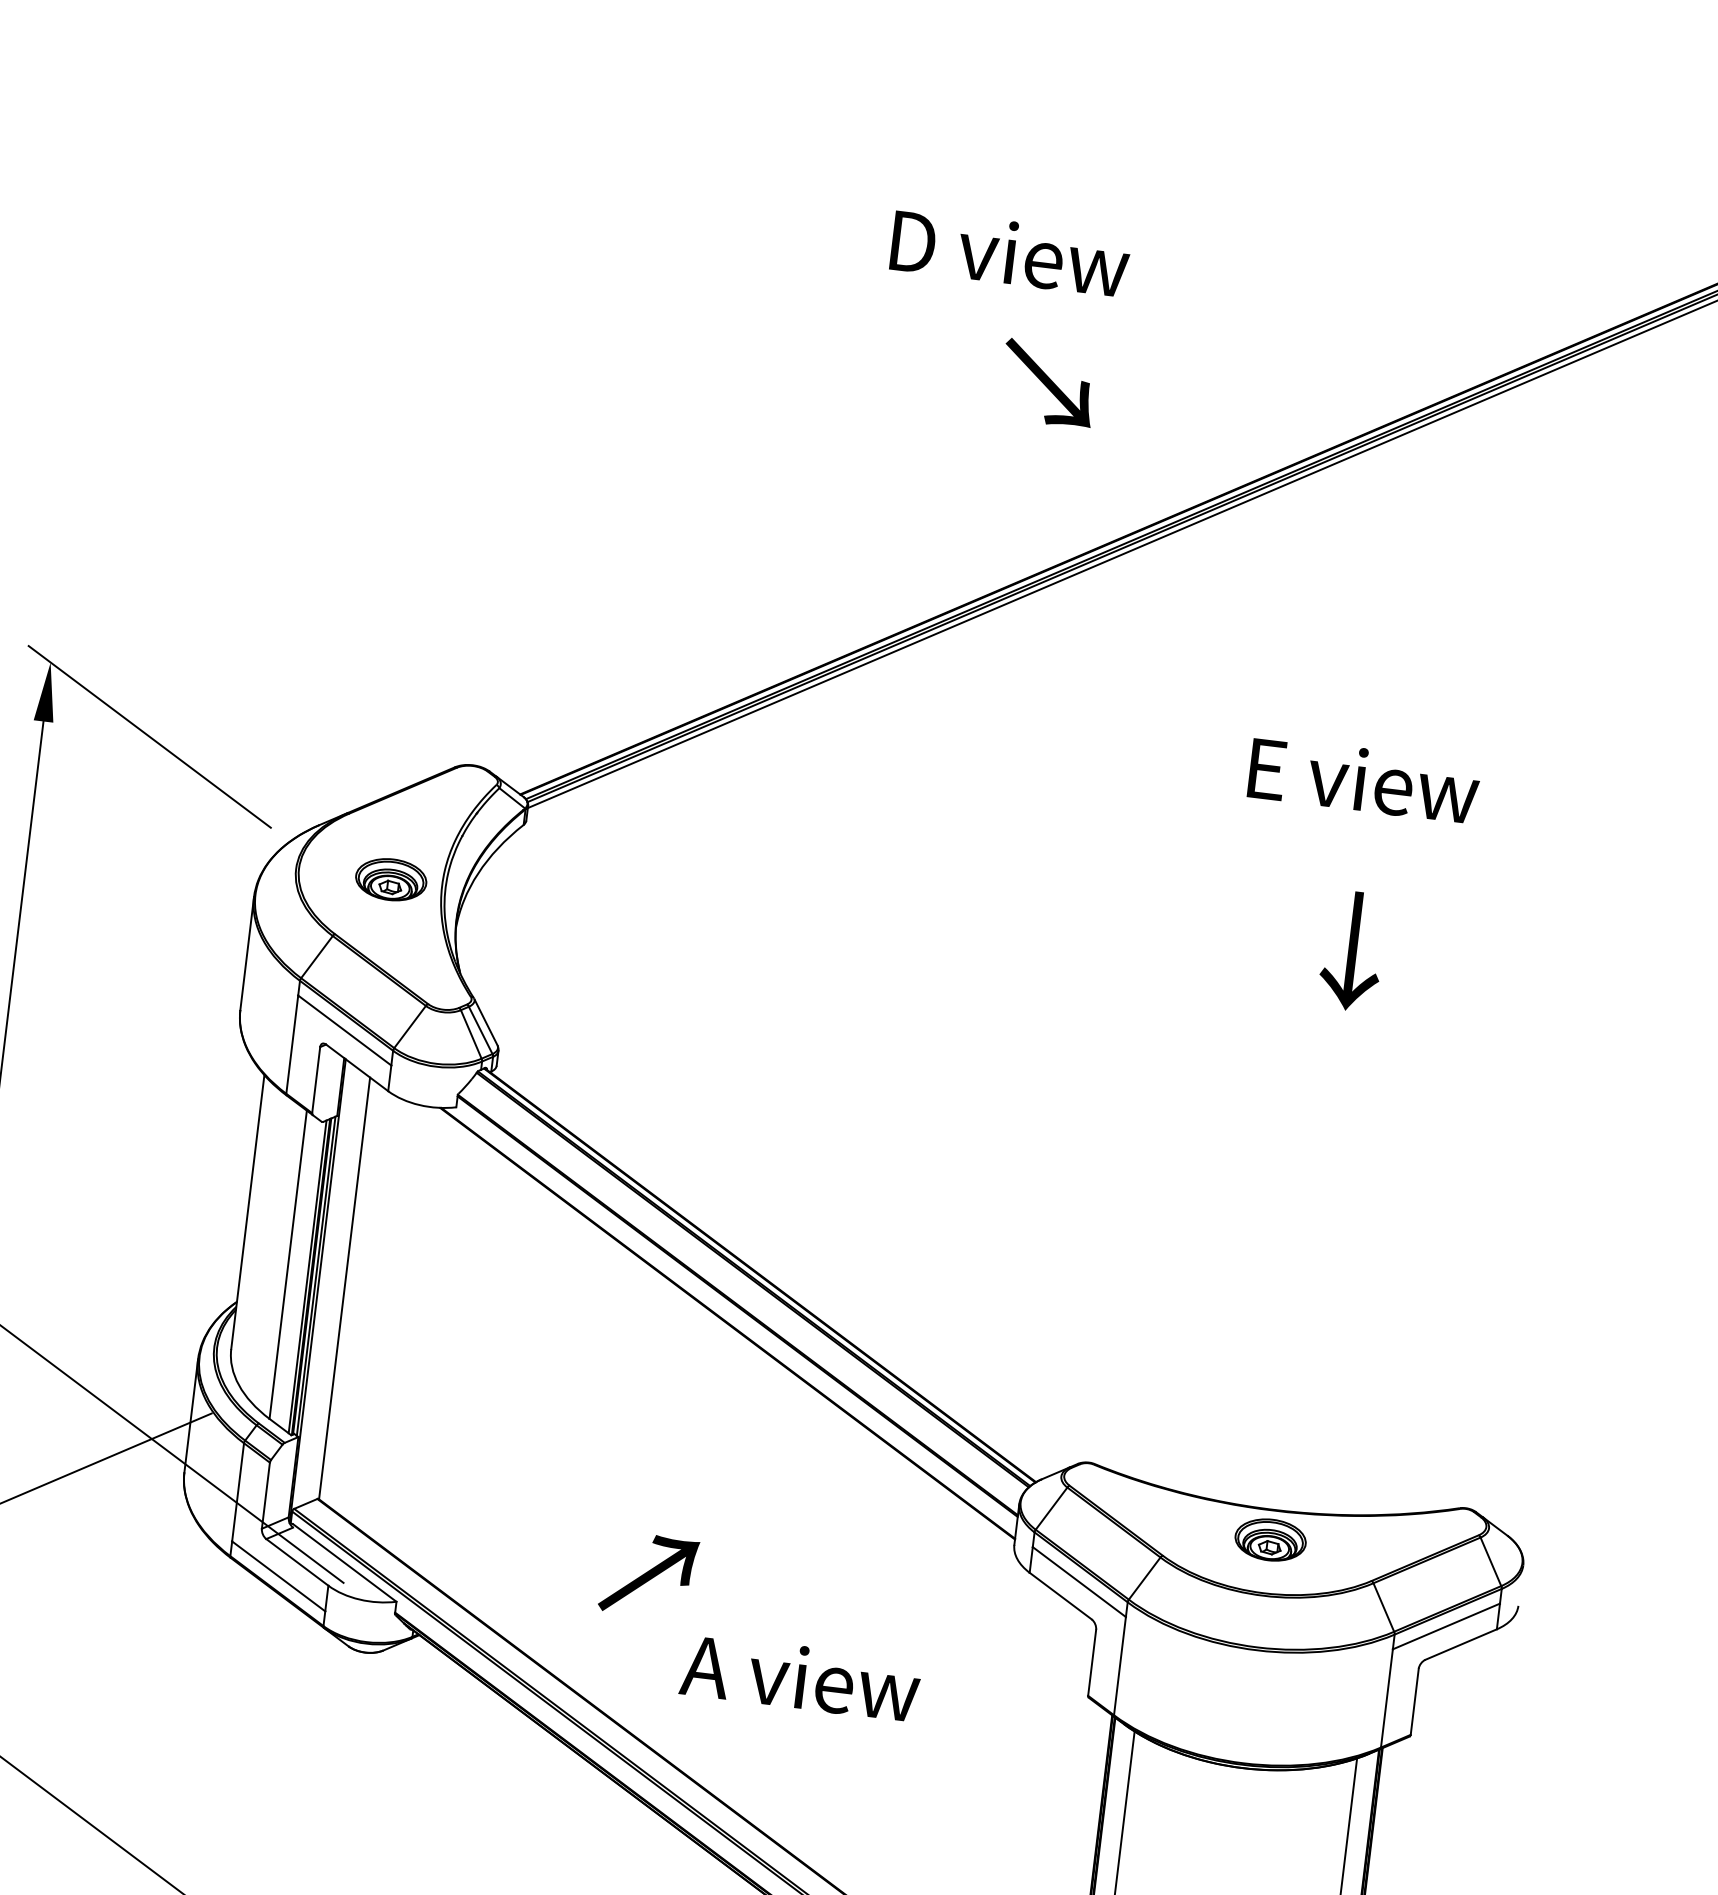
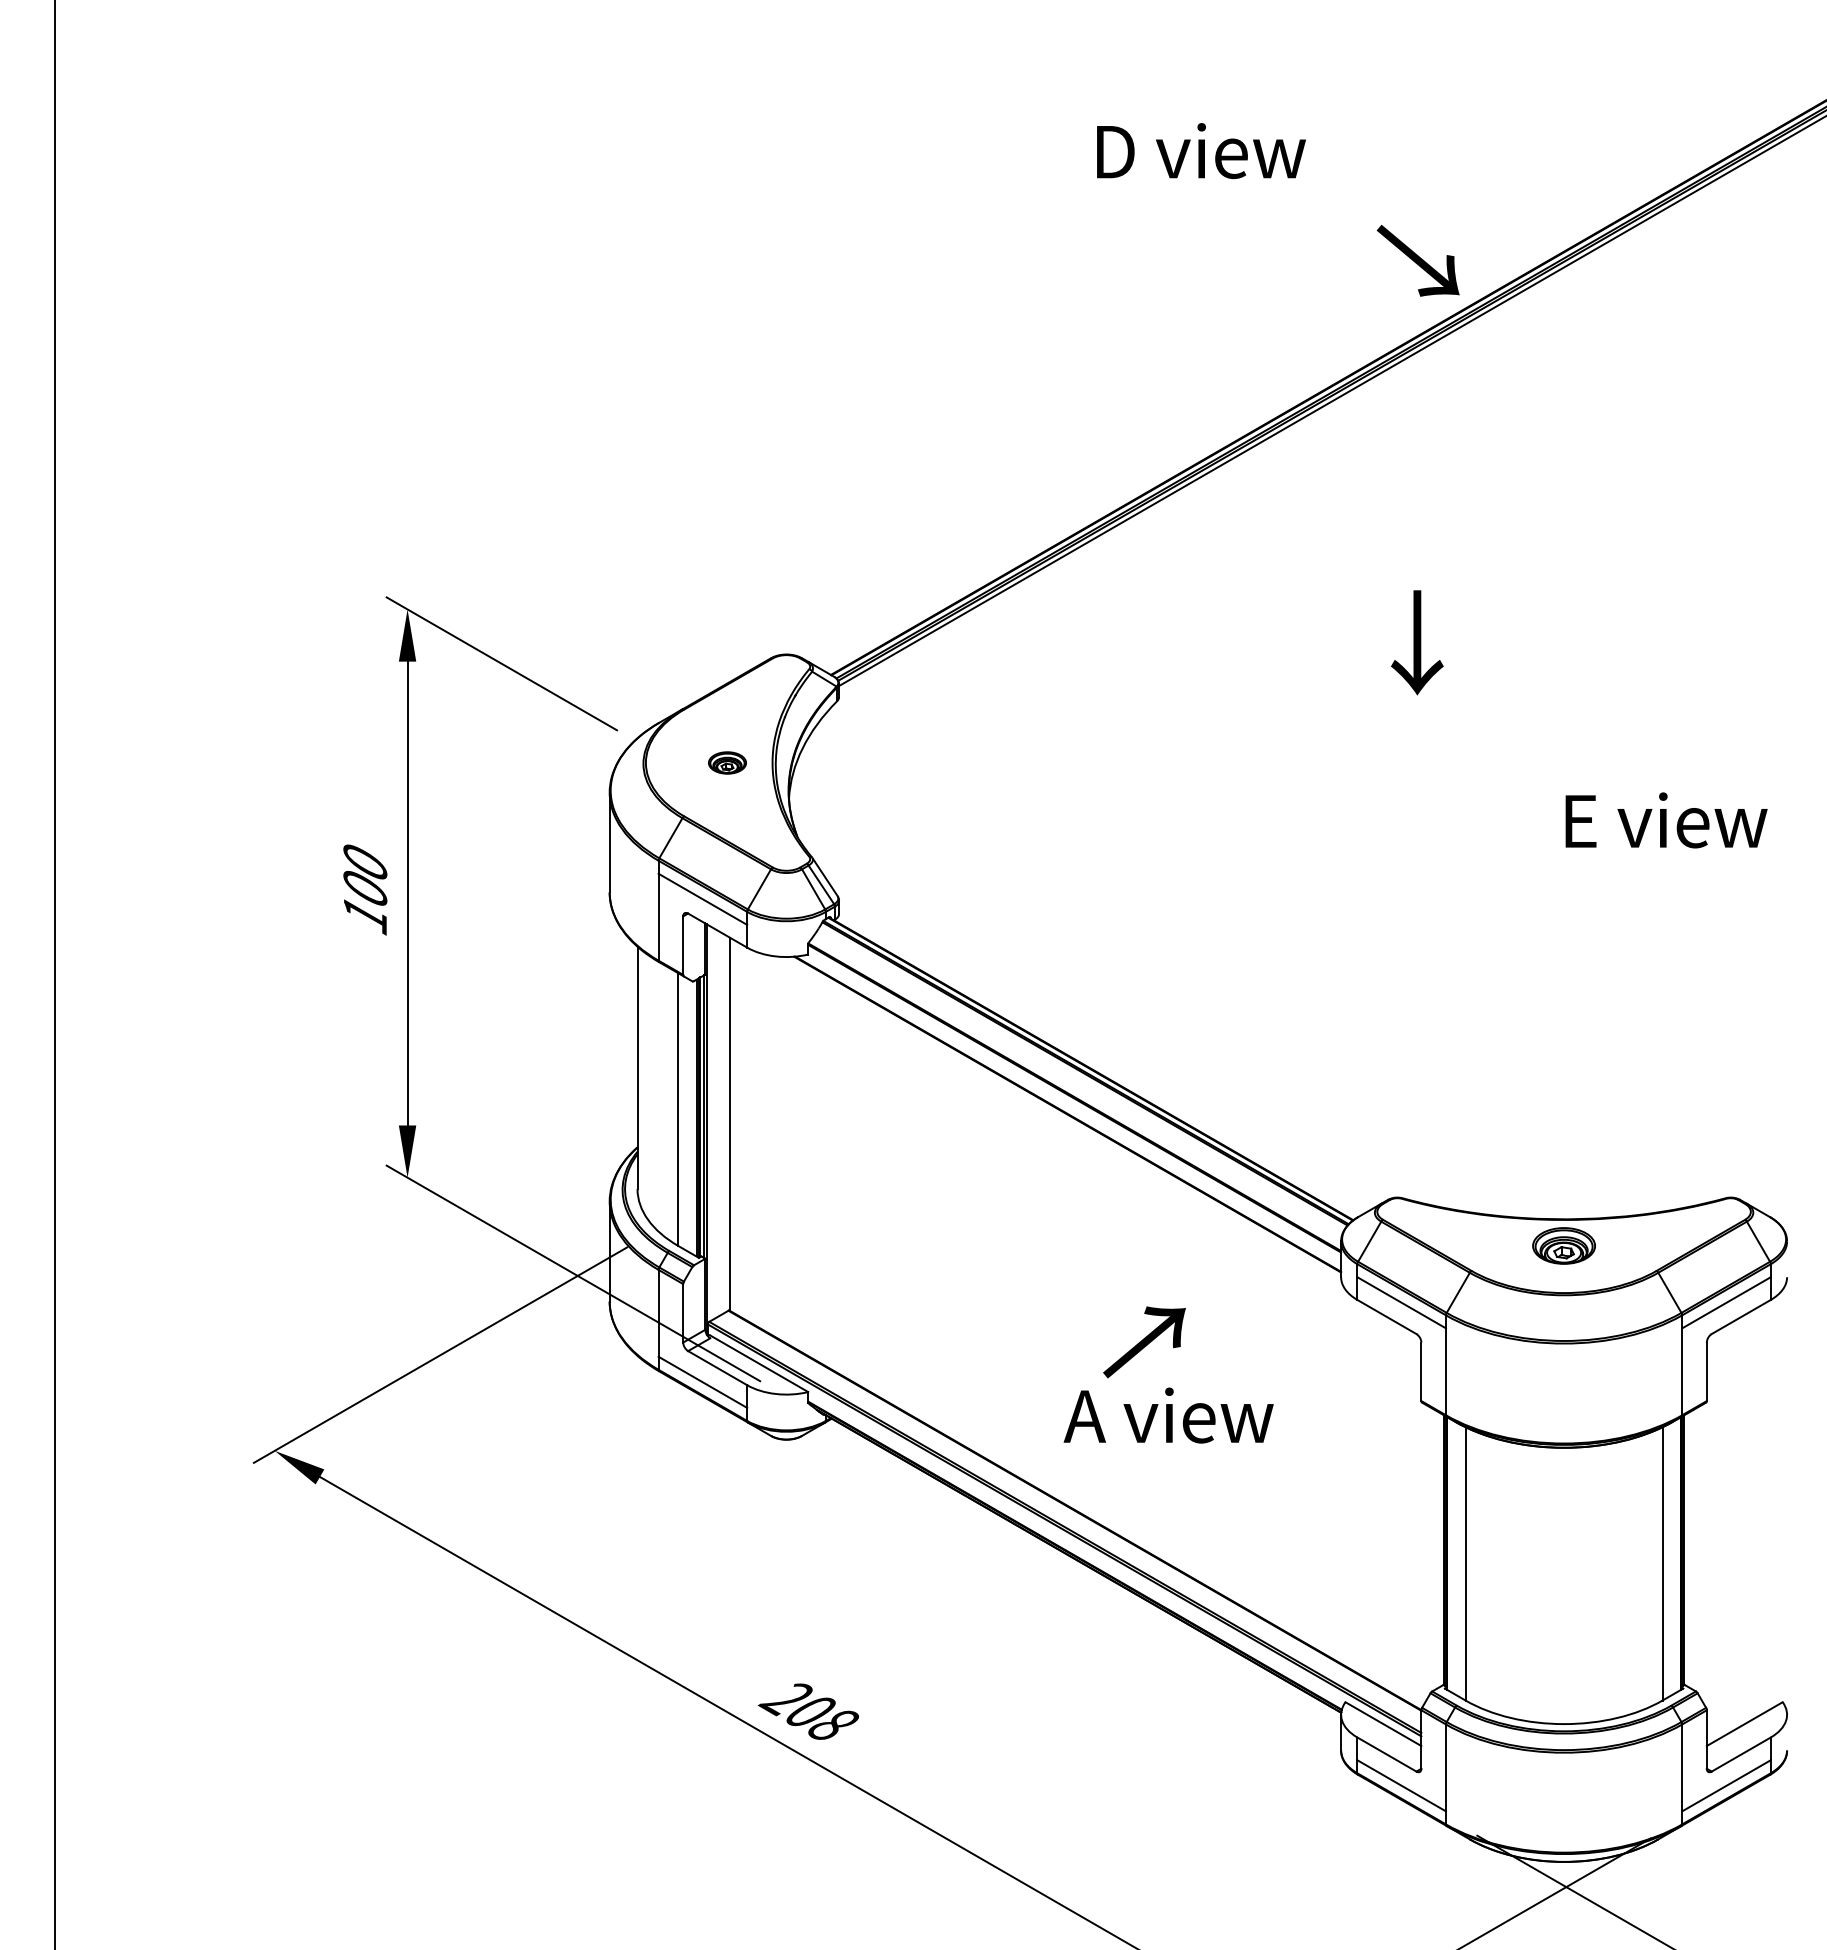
text: (1047, 383) -> (1417, 260), moved
text: (1364, 780) -> (1666, 820), moved
part: (391, 879) -> (727, 762), size x0.6
text: (1352, 950) -> (1417, 642), moved
text: (648, 1575) -> (1144, 1342), moved

